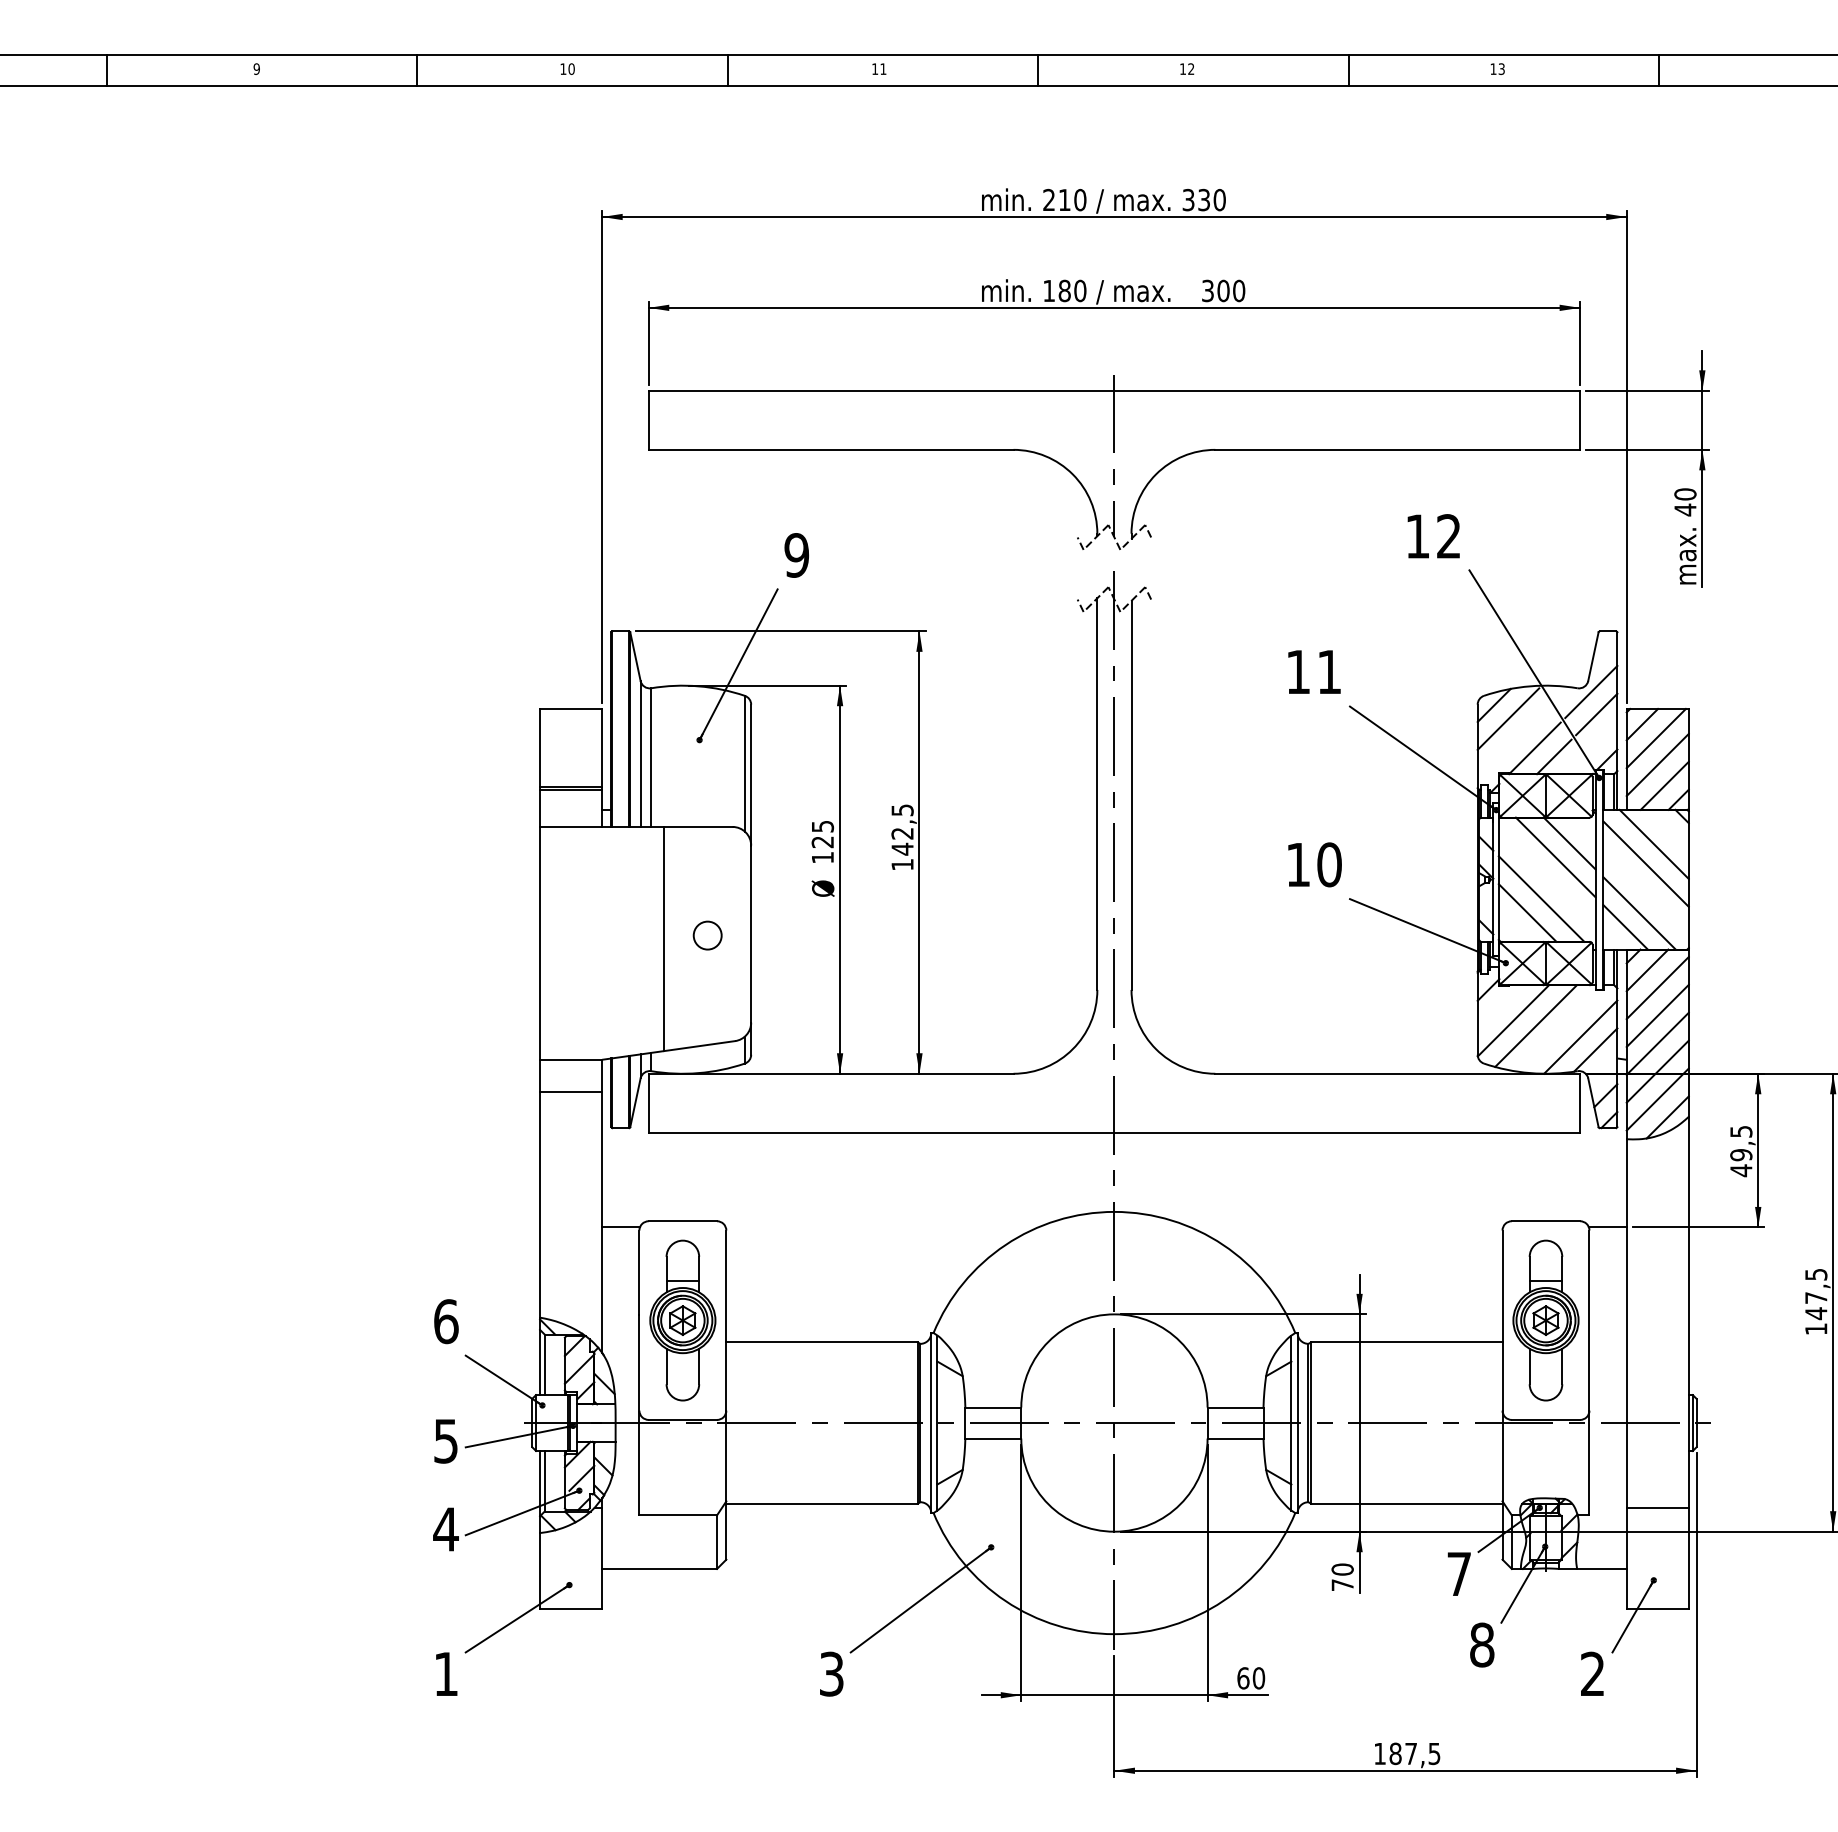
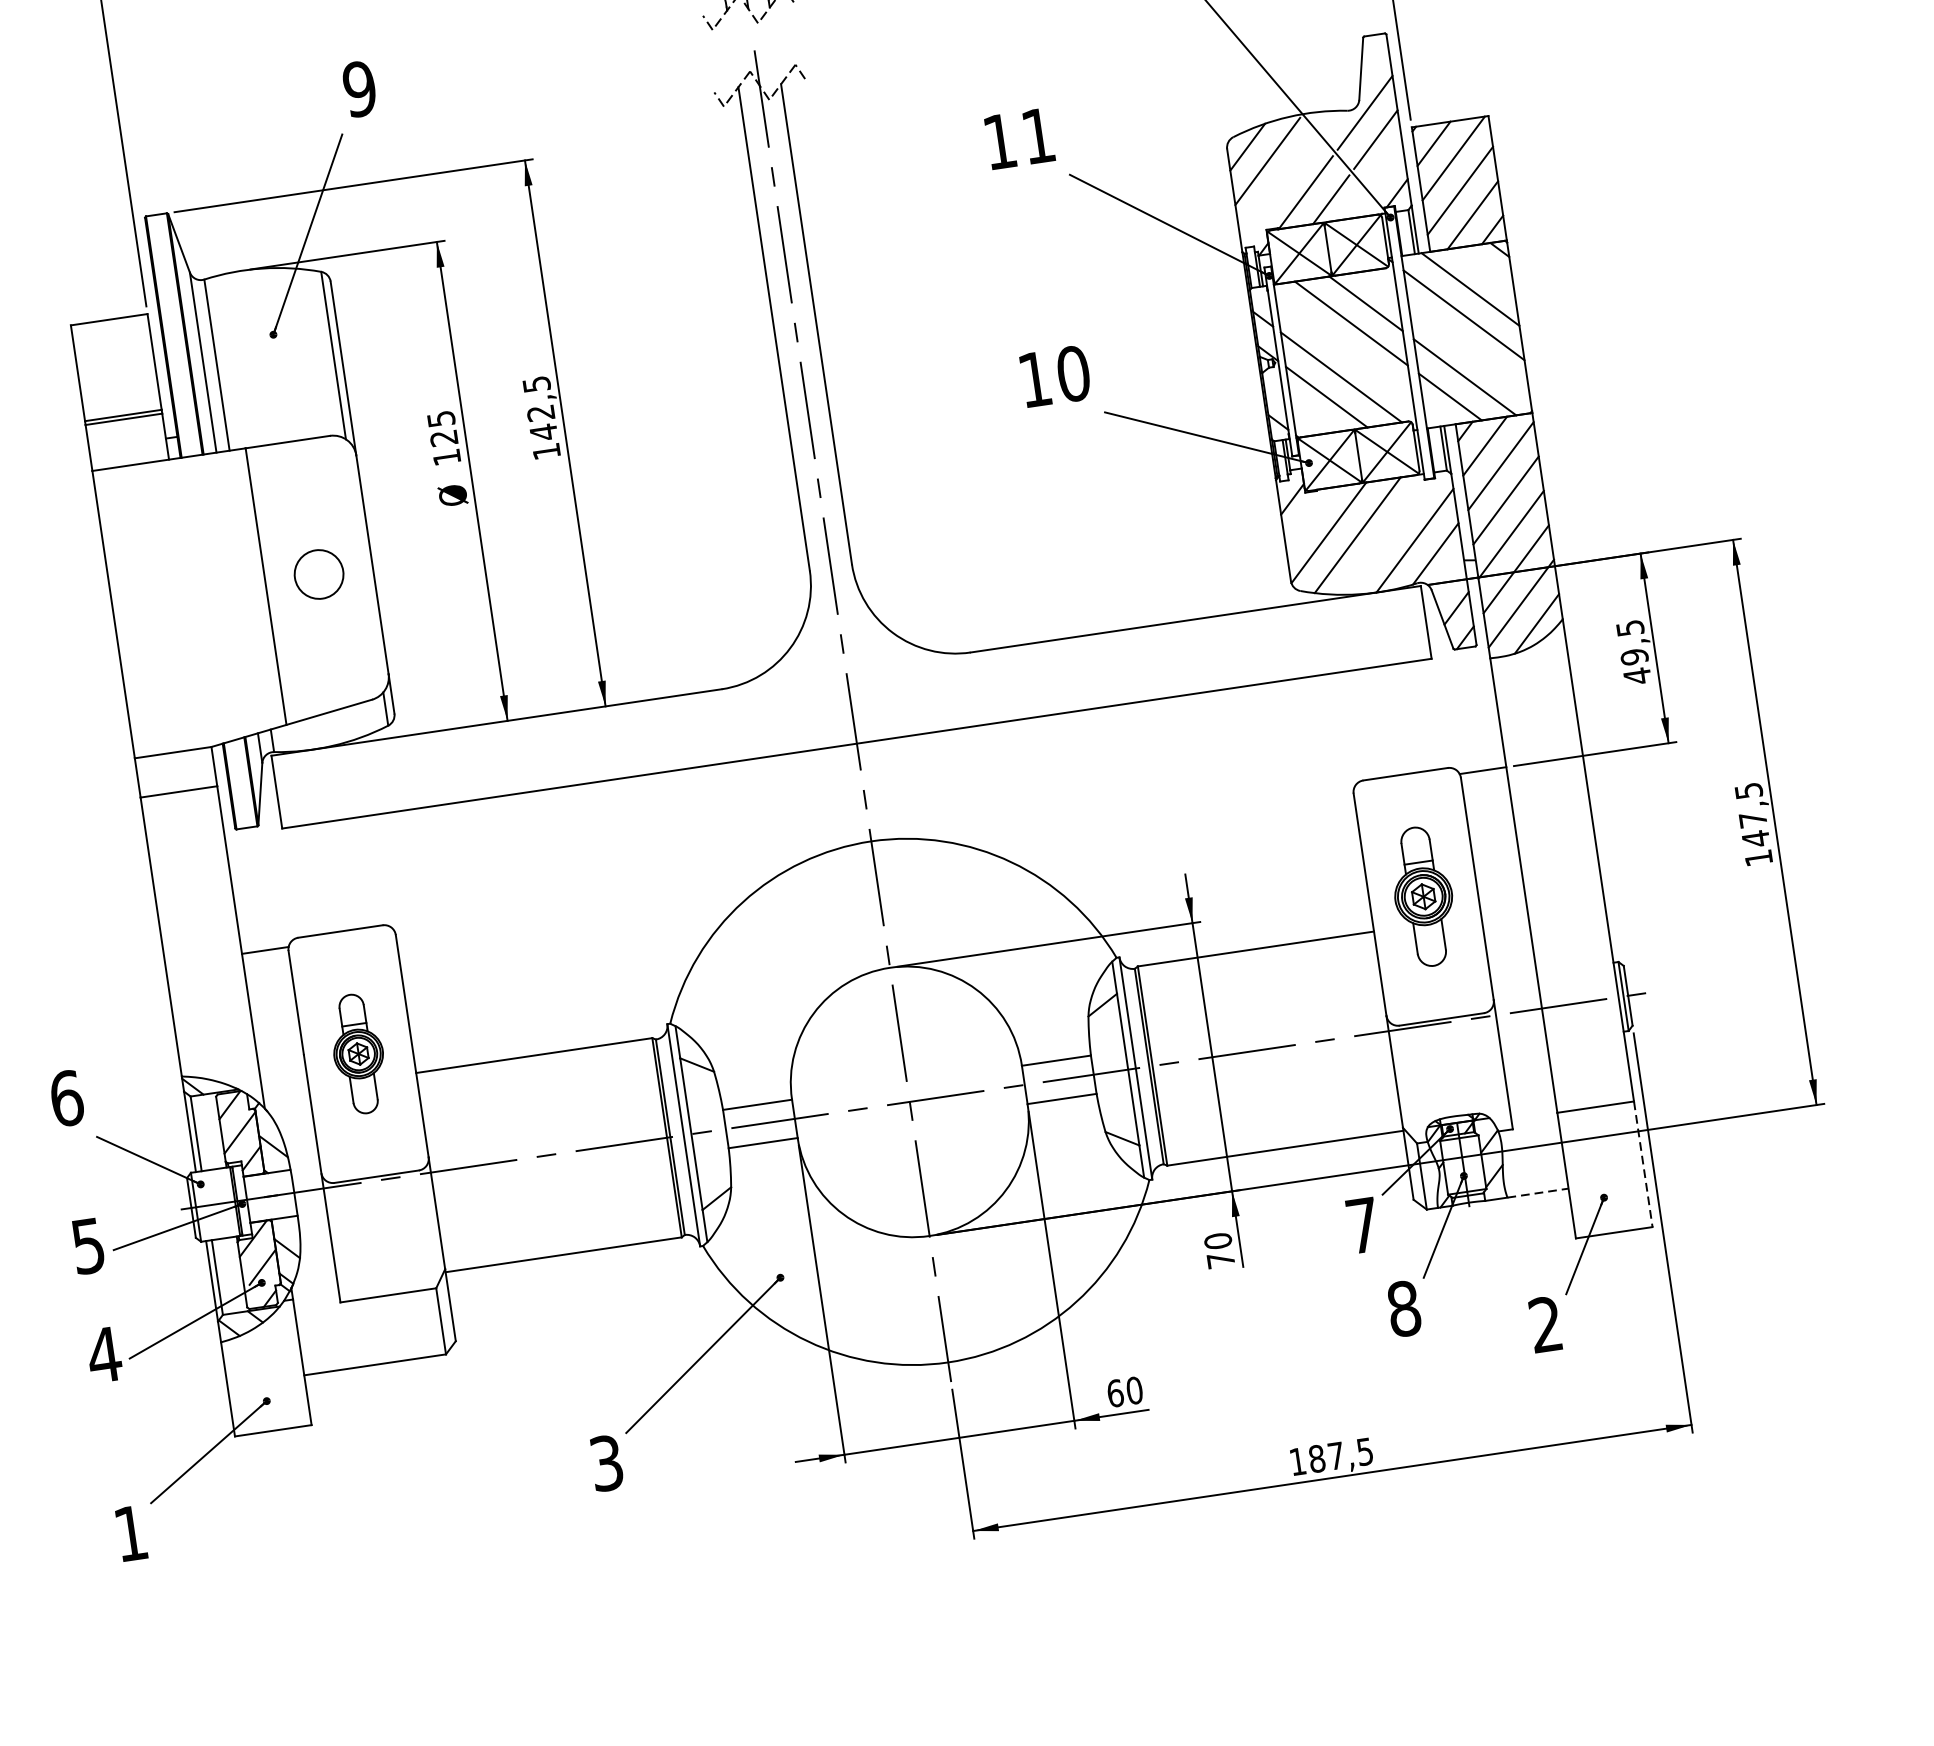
circle: (707, 935) -> (318, 574), size x1.4
part: (682, 1320) -> (358, 1054), size x0.6
part: (1545, 1320) -> (1423, 896), size x0.7
line: (1688, 1558) -> (1642, 1164), solid -> dashed
line: (1601, 1568) -> (1537, 1192), solid -> dashed

